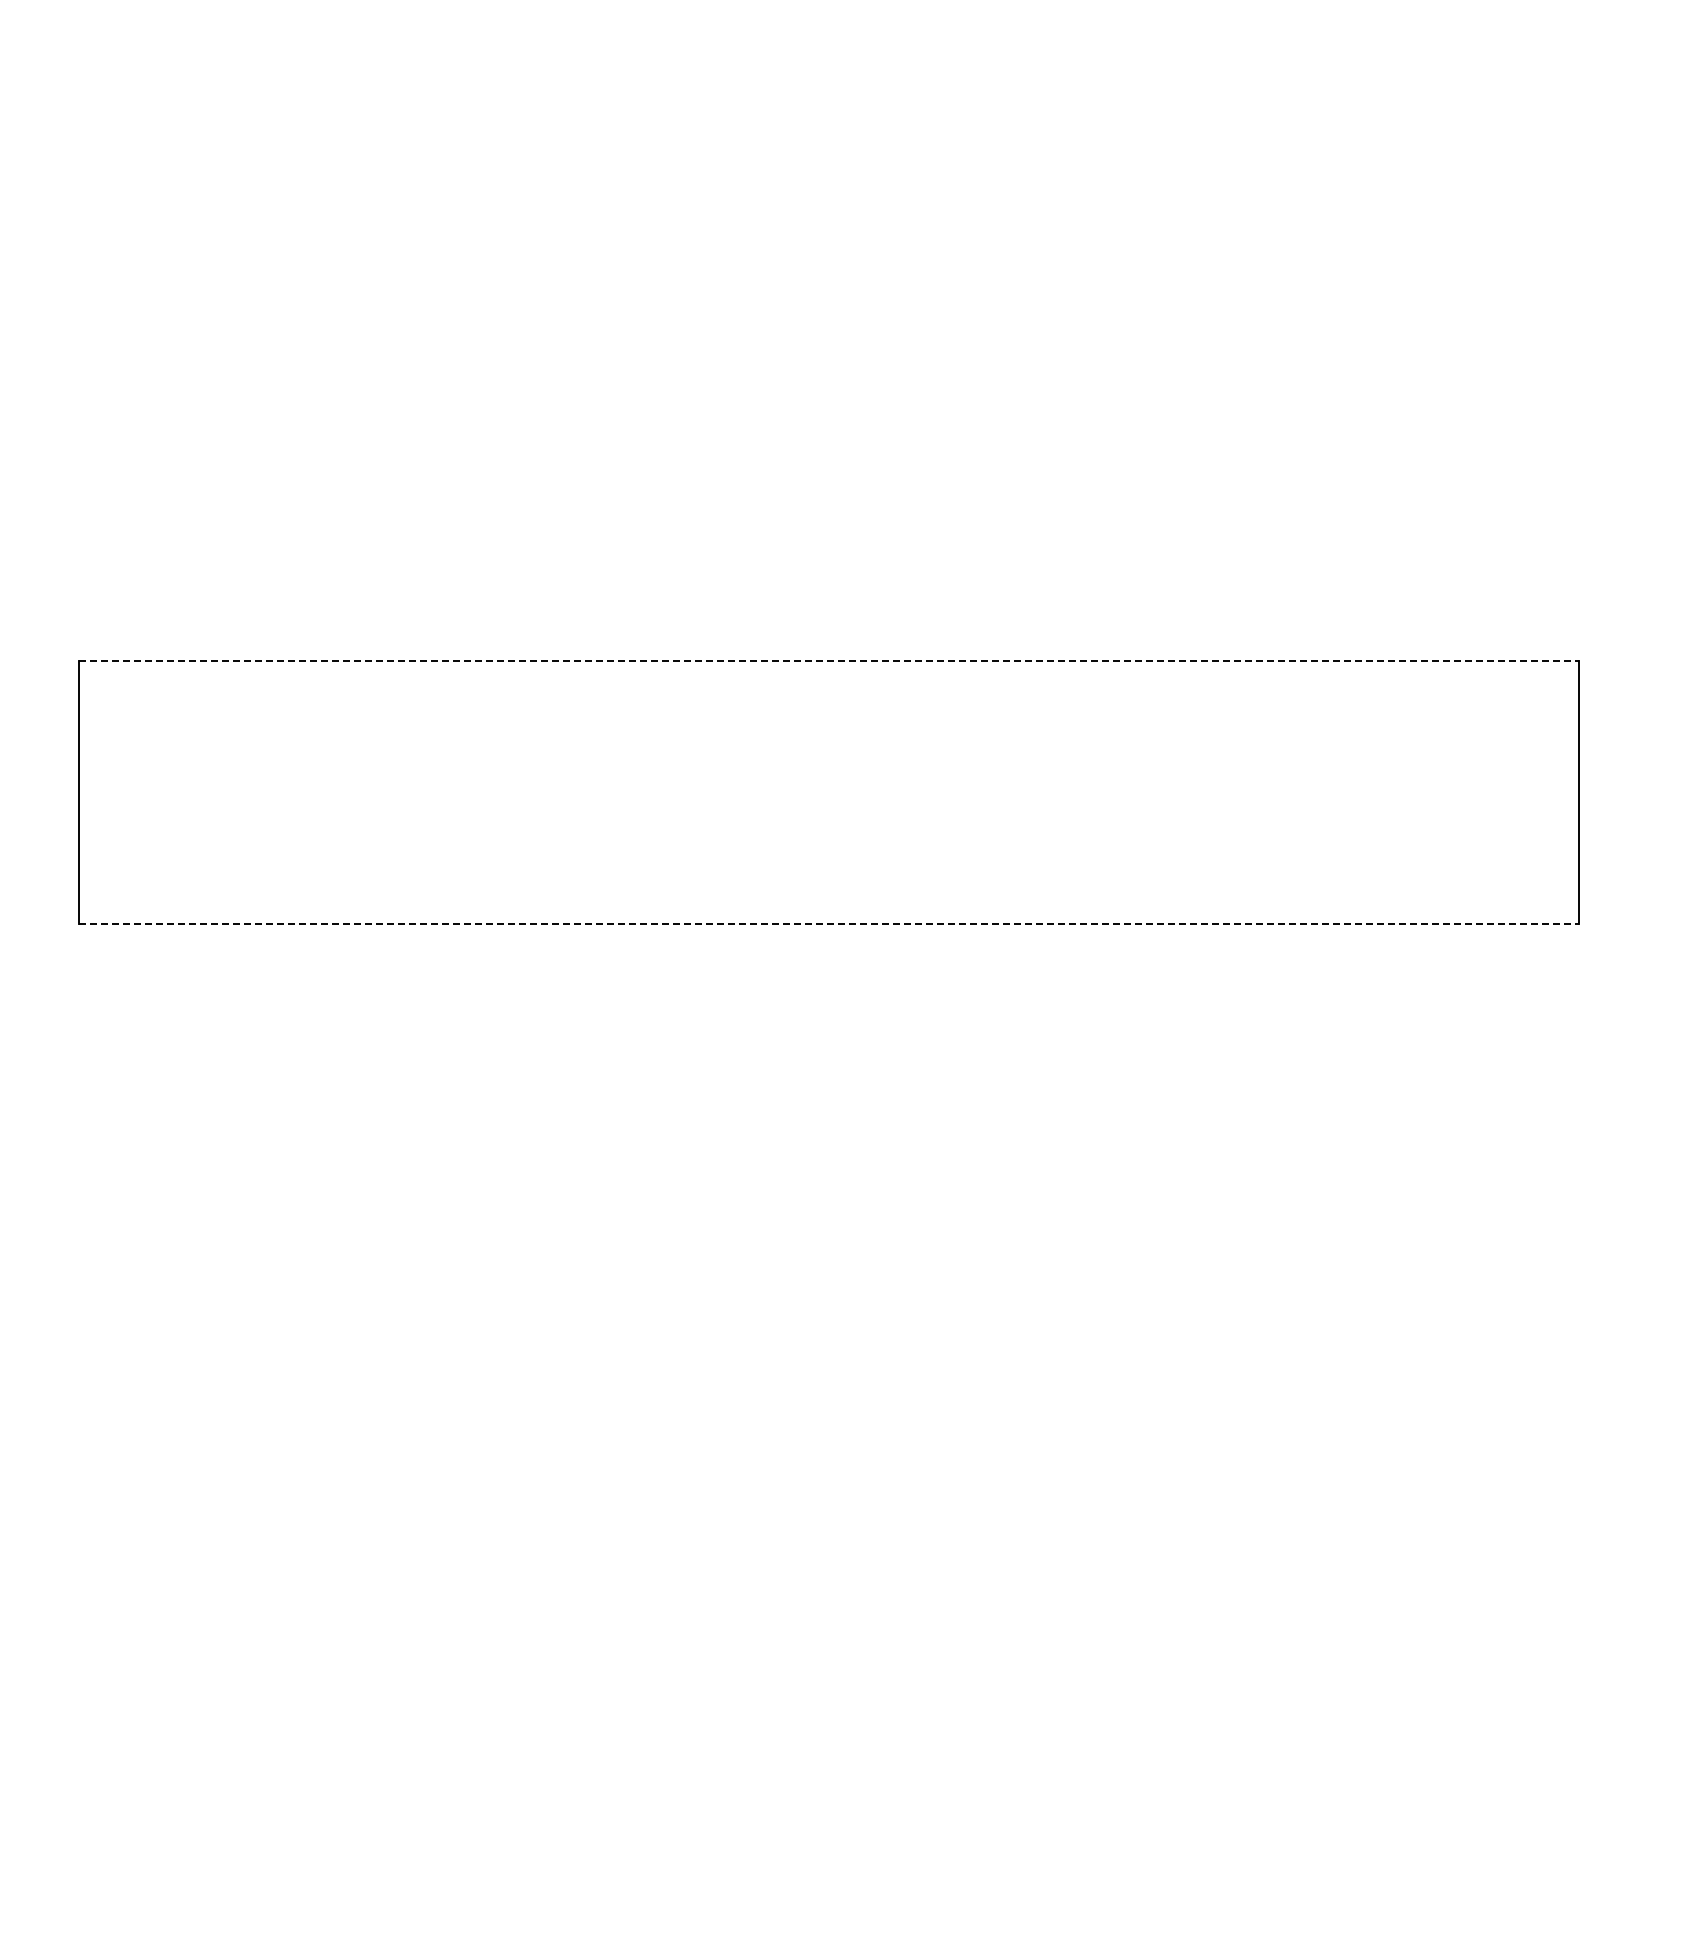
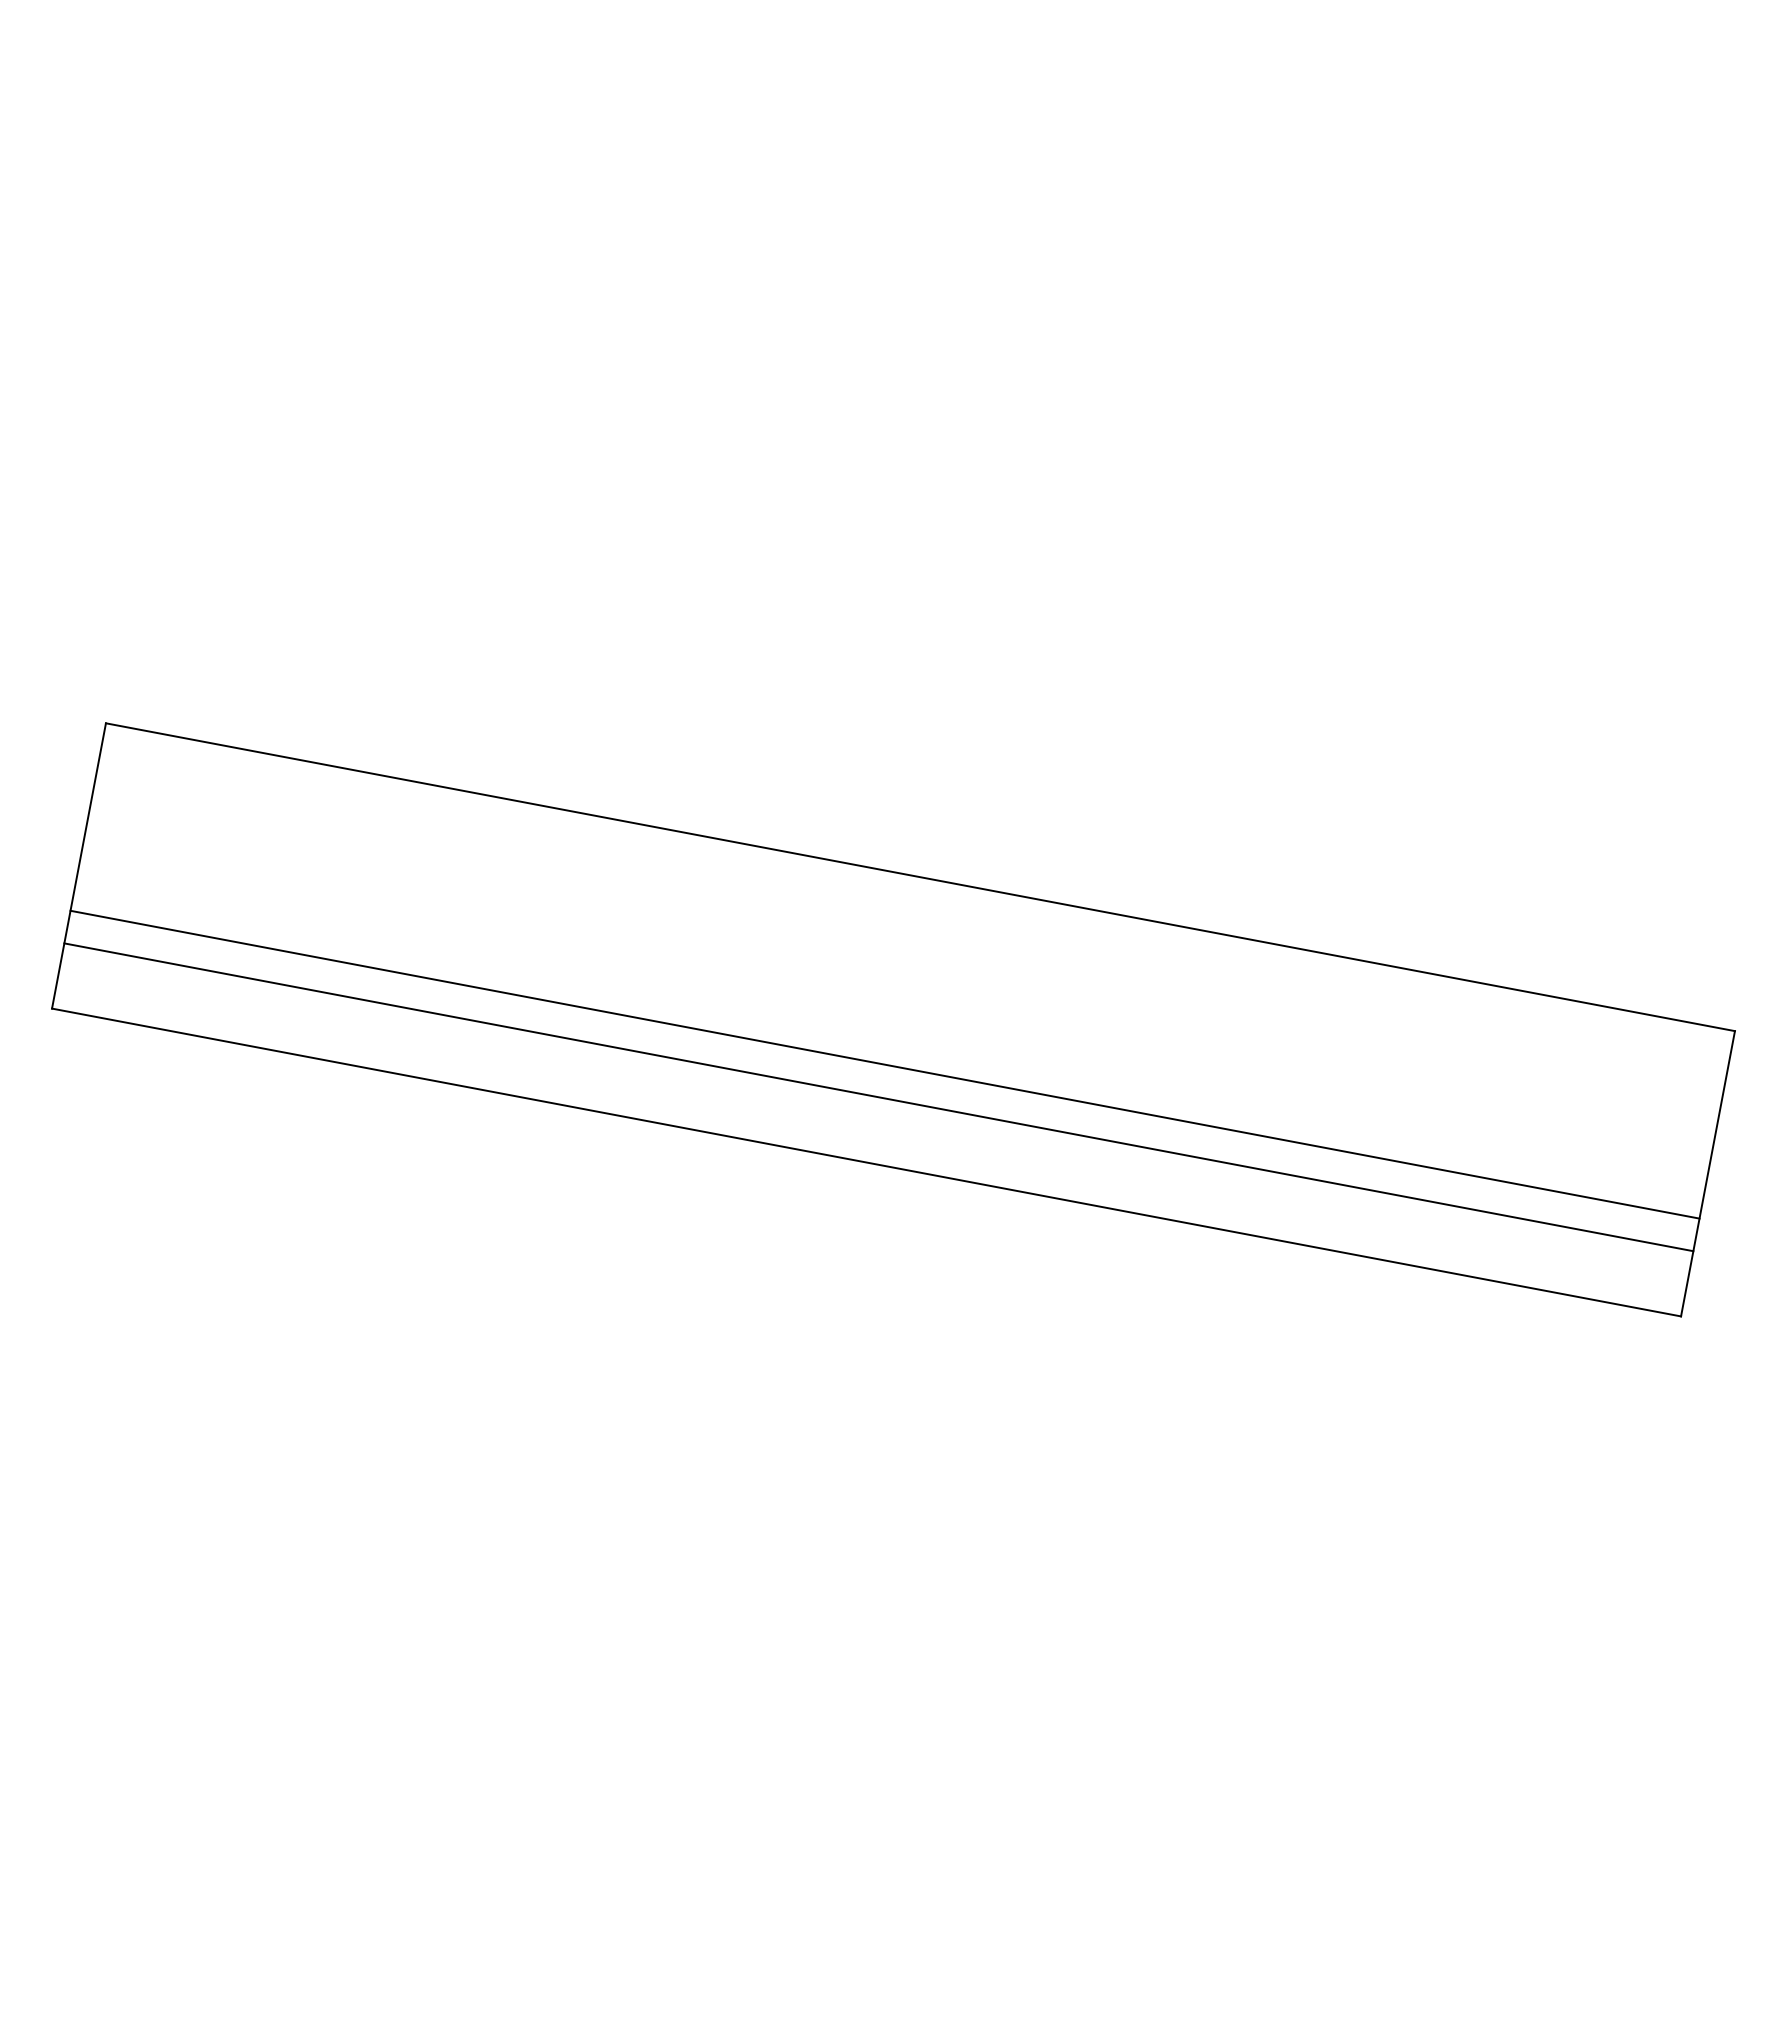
line: (828, 661) -> (919, 877), dashed -> solid
line: (828, 833) -> (884, 1064), added
line: (828, 863) -> (878, 1096), added
line: (828, 923) -> (866, 1161), dashed -> solid

